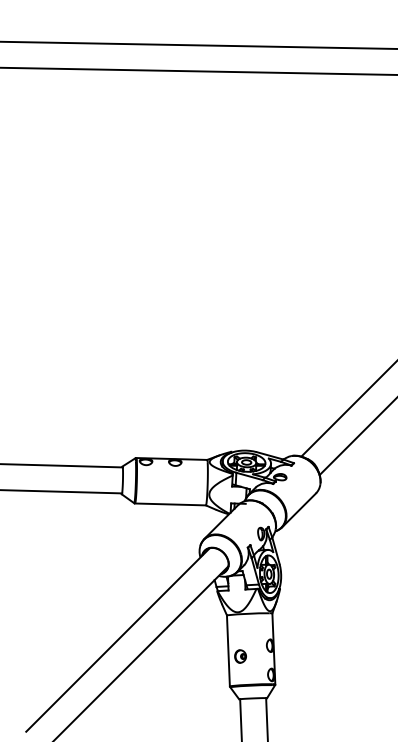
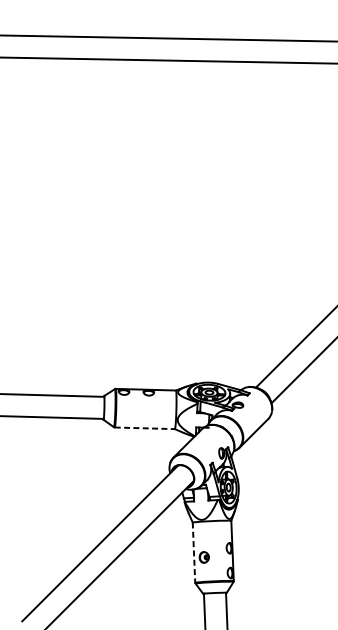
line: (171, 504) -> (145, 428), solid -> dashed
line: (228, 651) -> (194, 553), solid -> dashed

